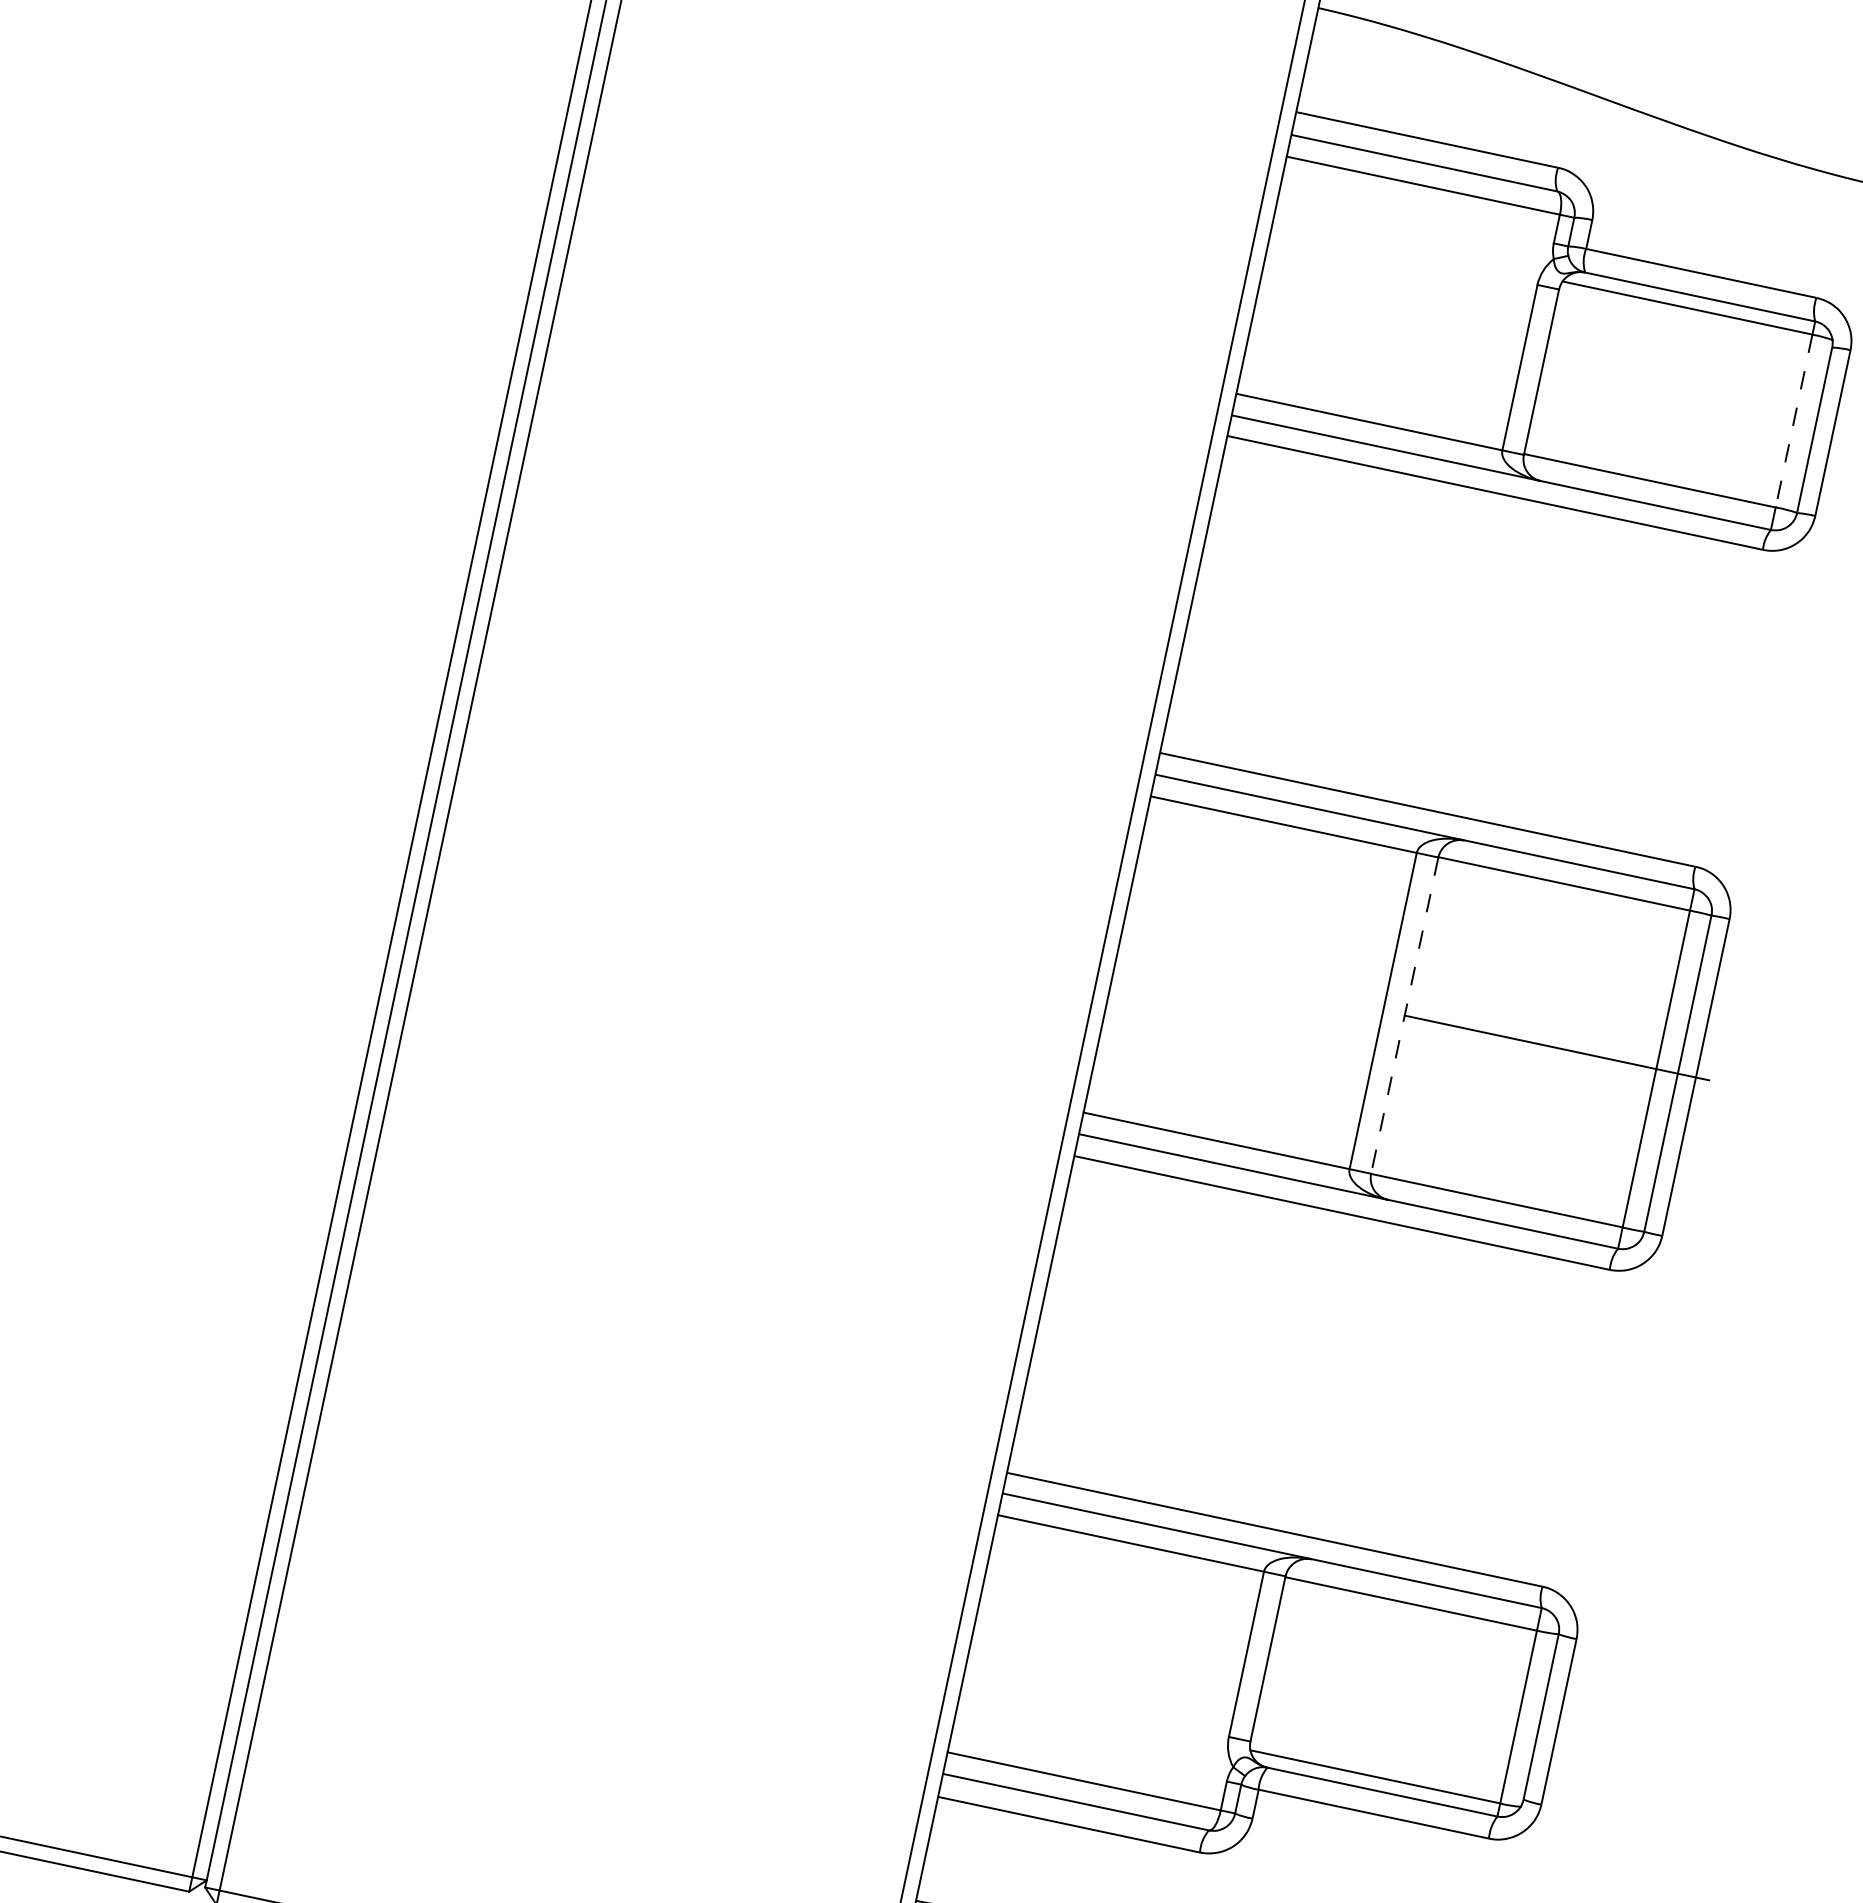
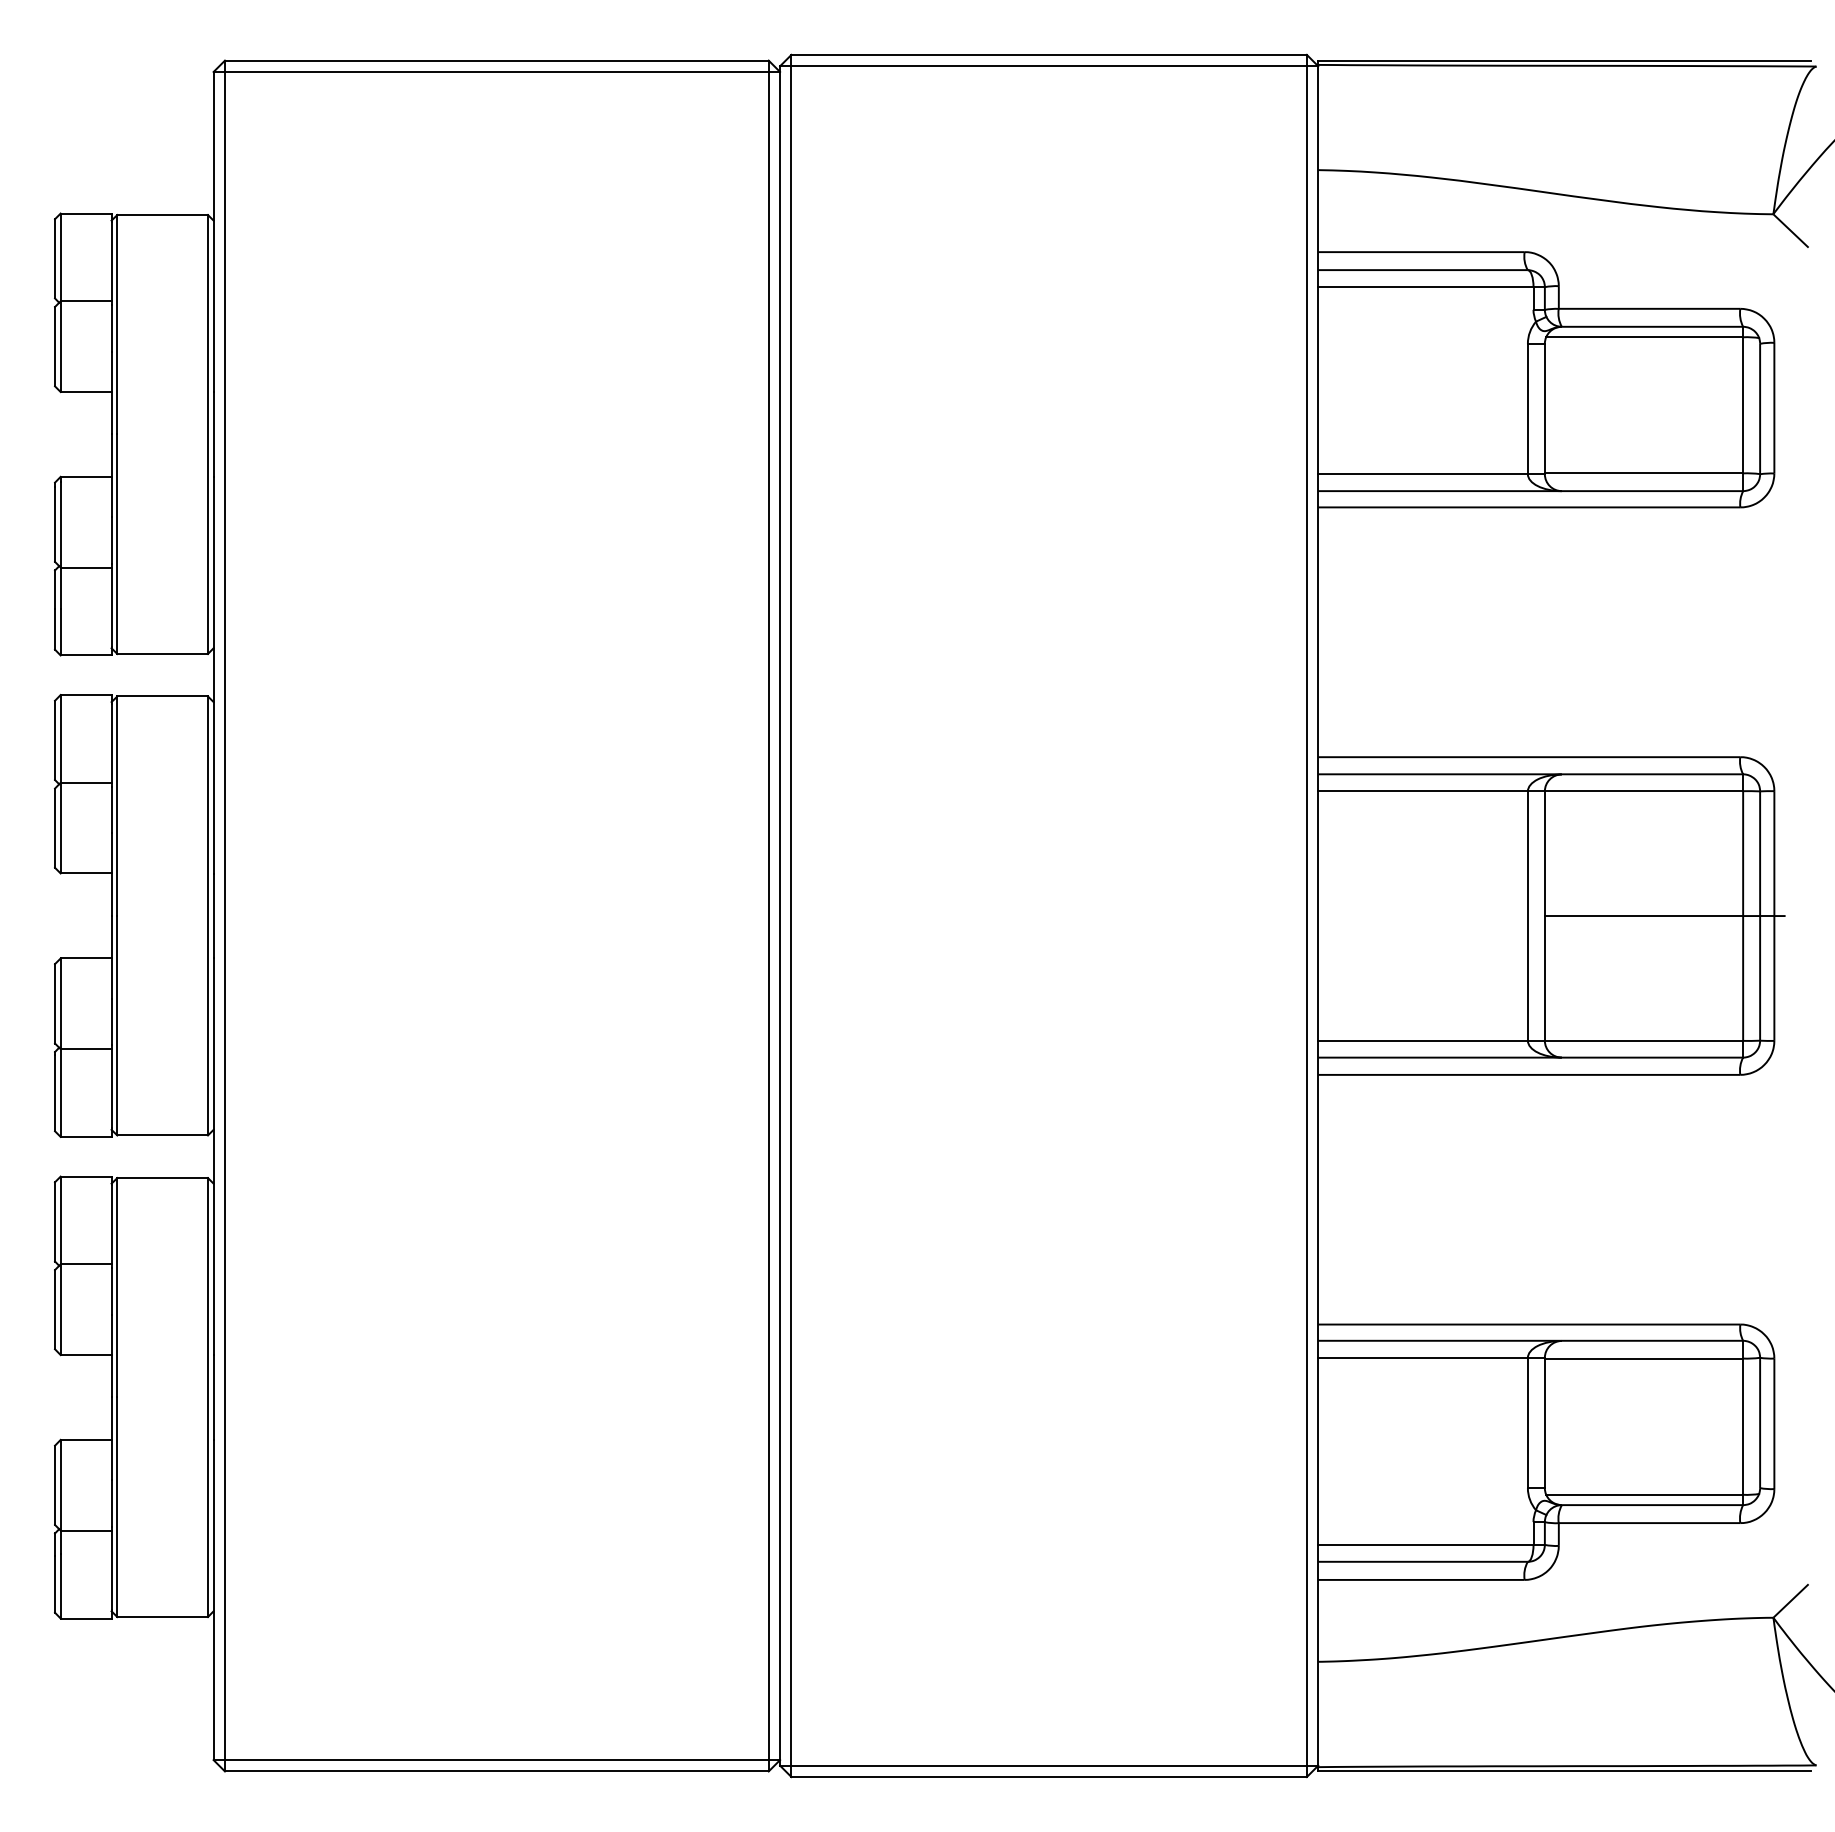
line: (1794, 421) -> (1743, 405), dashed -> solid
line: (1404, 1016) -> (1544, 916), dashed -> solid

